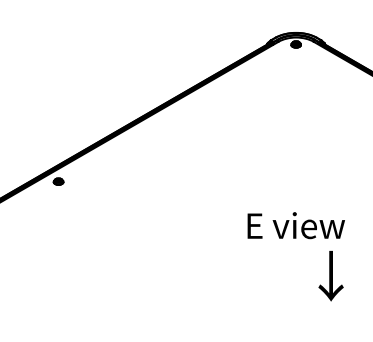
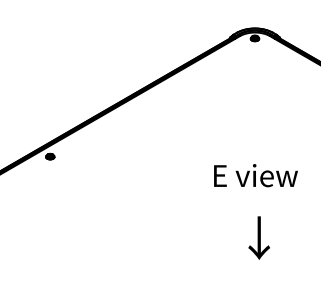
text: (295, 225) -> (255, 175), moved
text: (330, 276) -> (258, 238), moved

